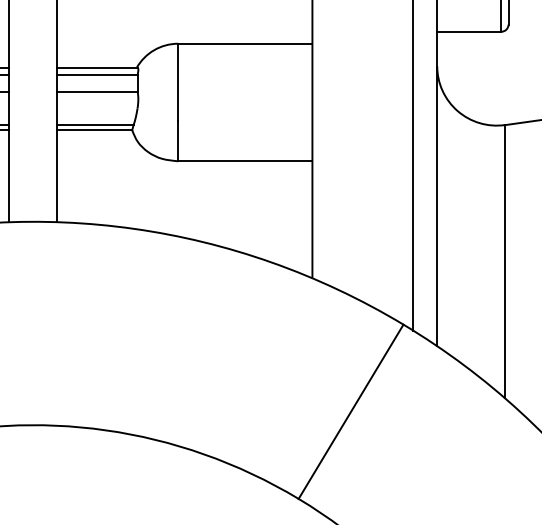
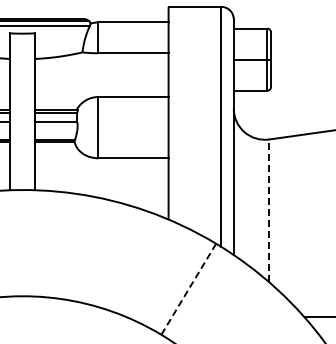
line: (505, 261) -> (269, 210), solid -> dashed
line: (350, 412) -> (188, 289), solid -> dashed

